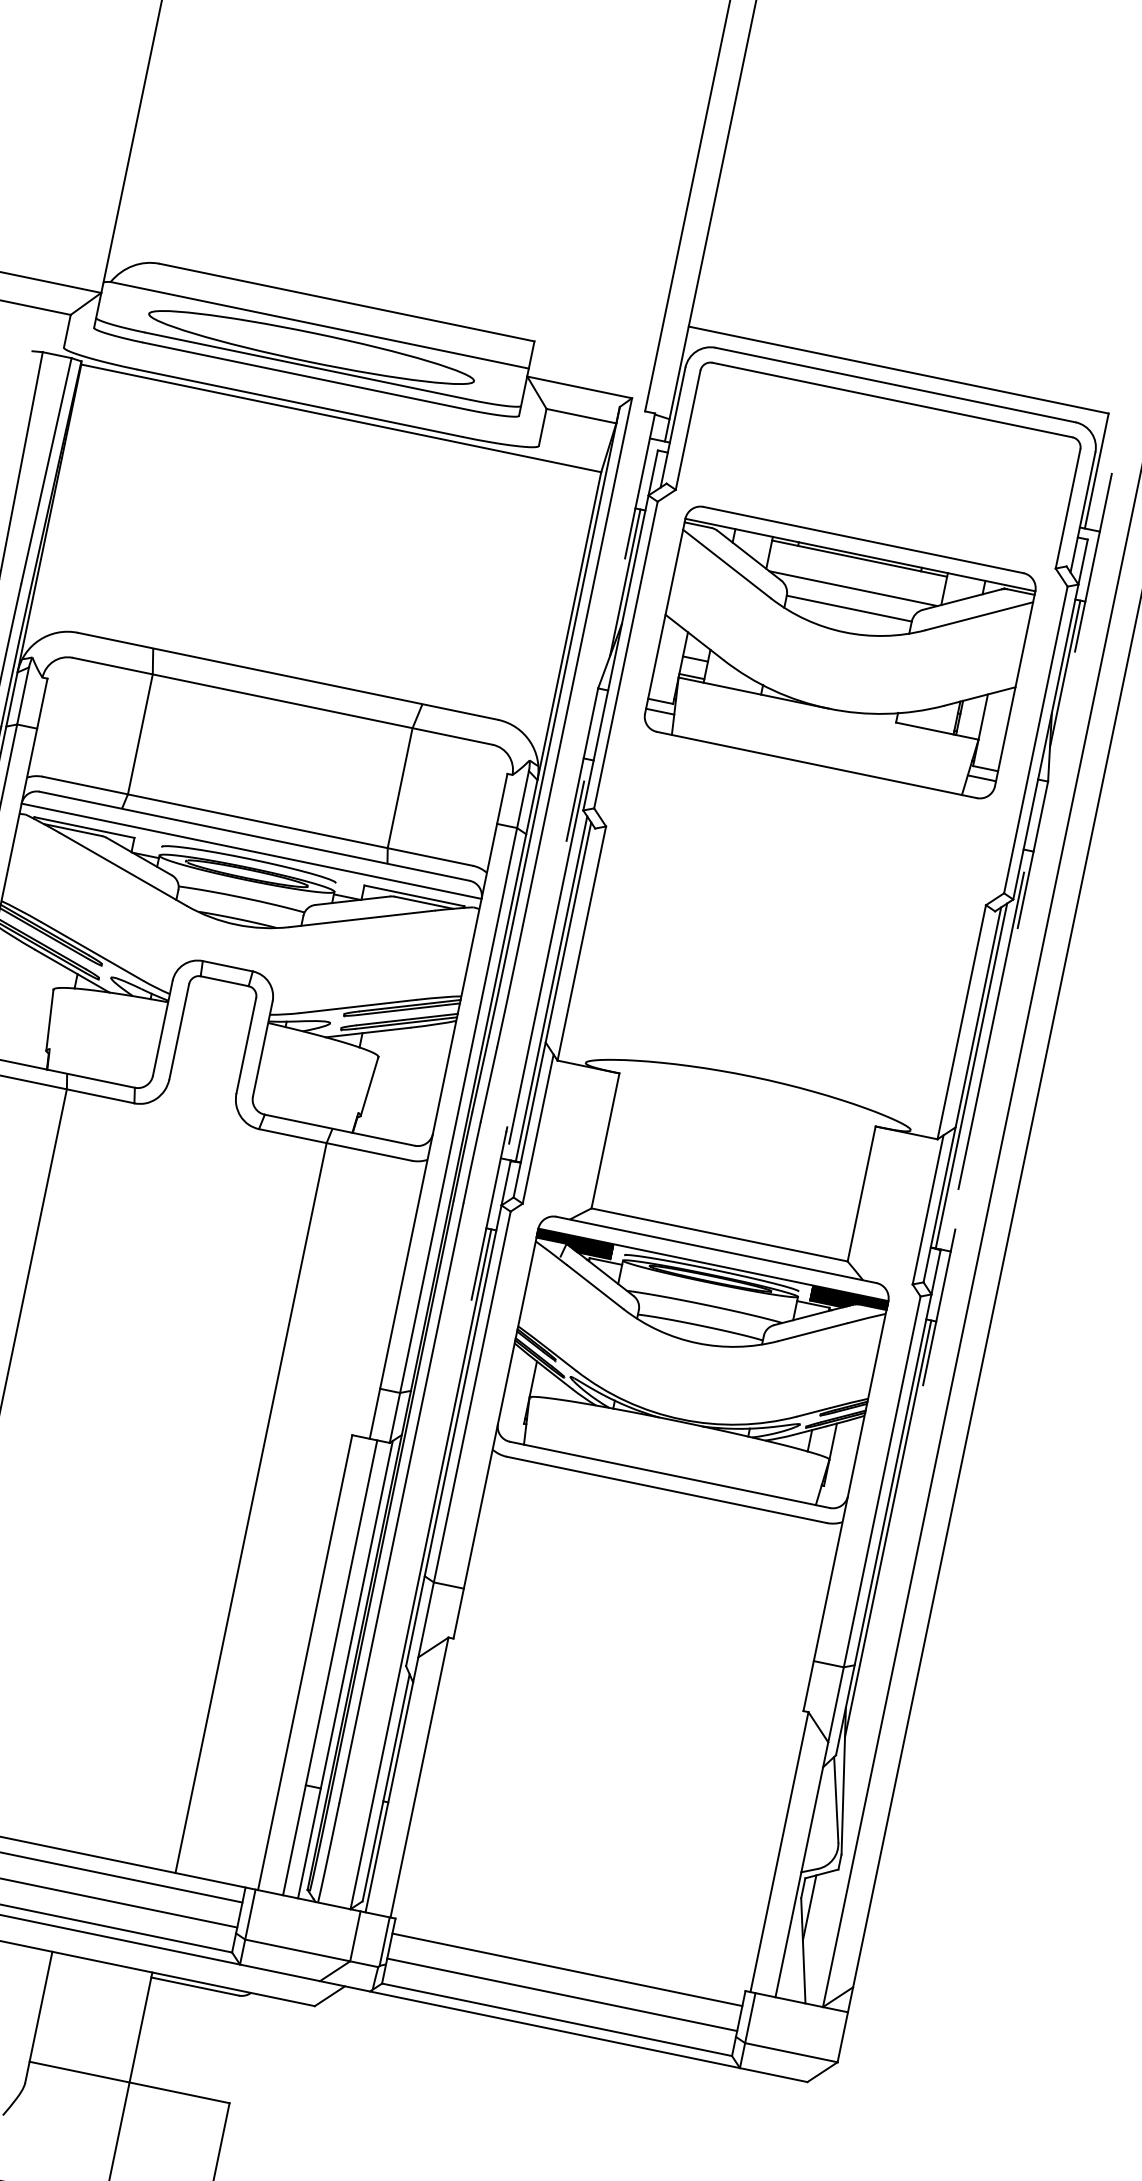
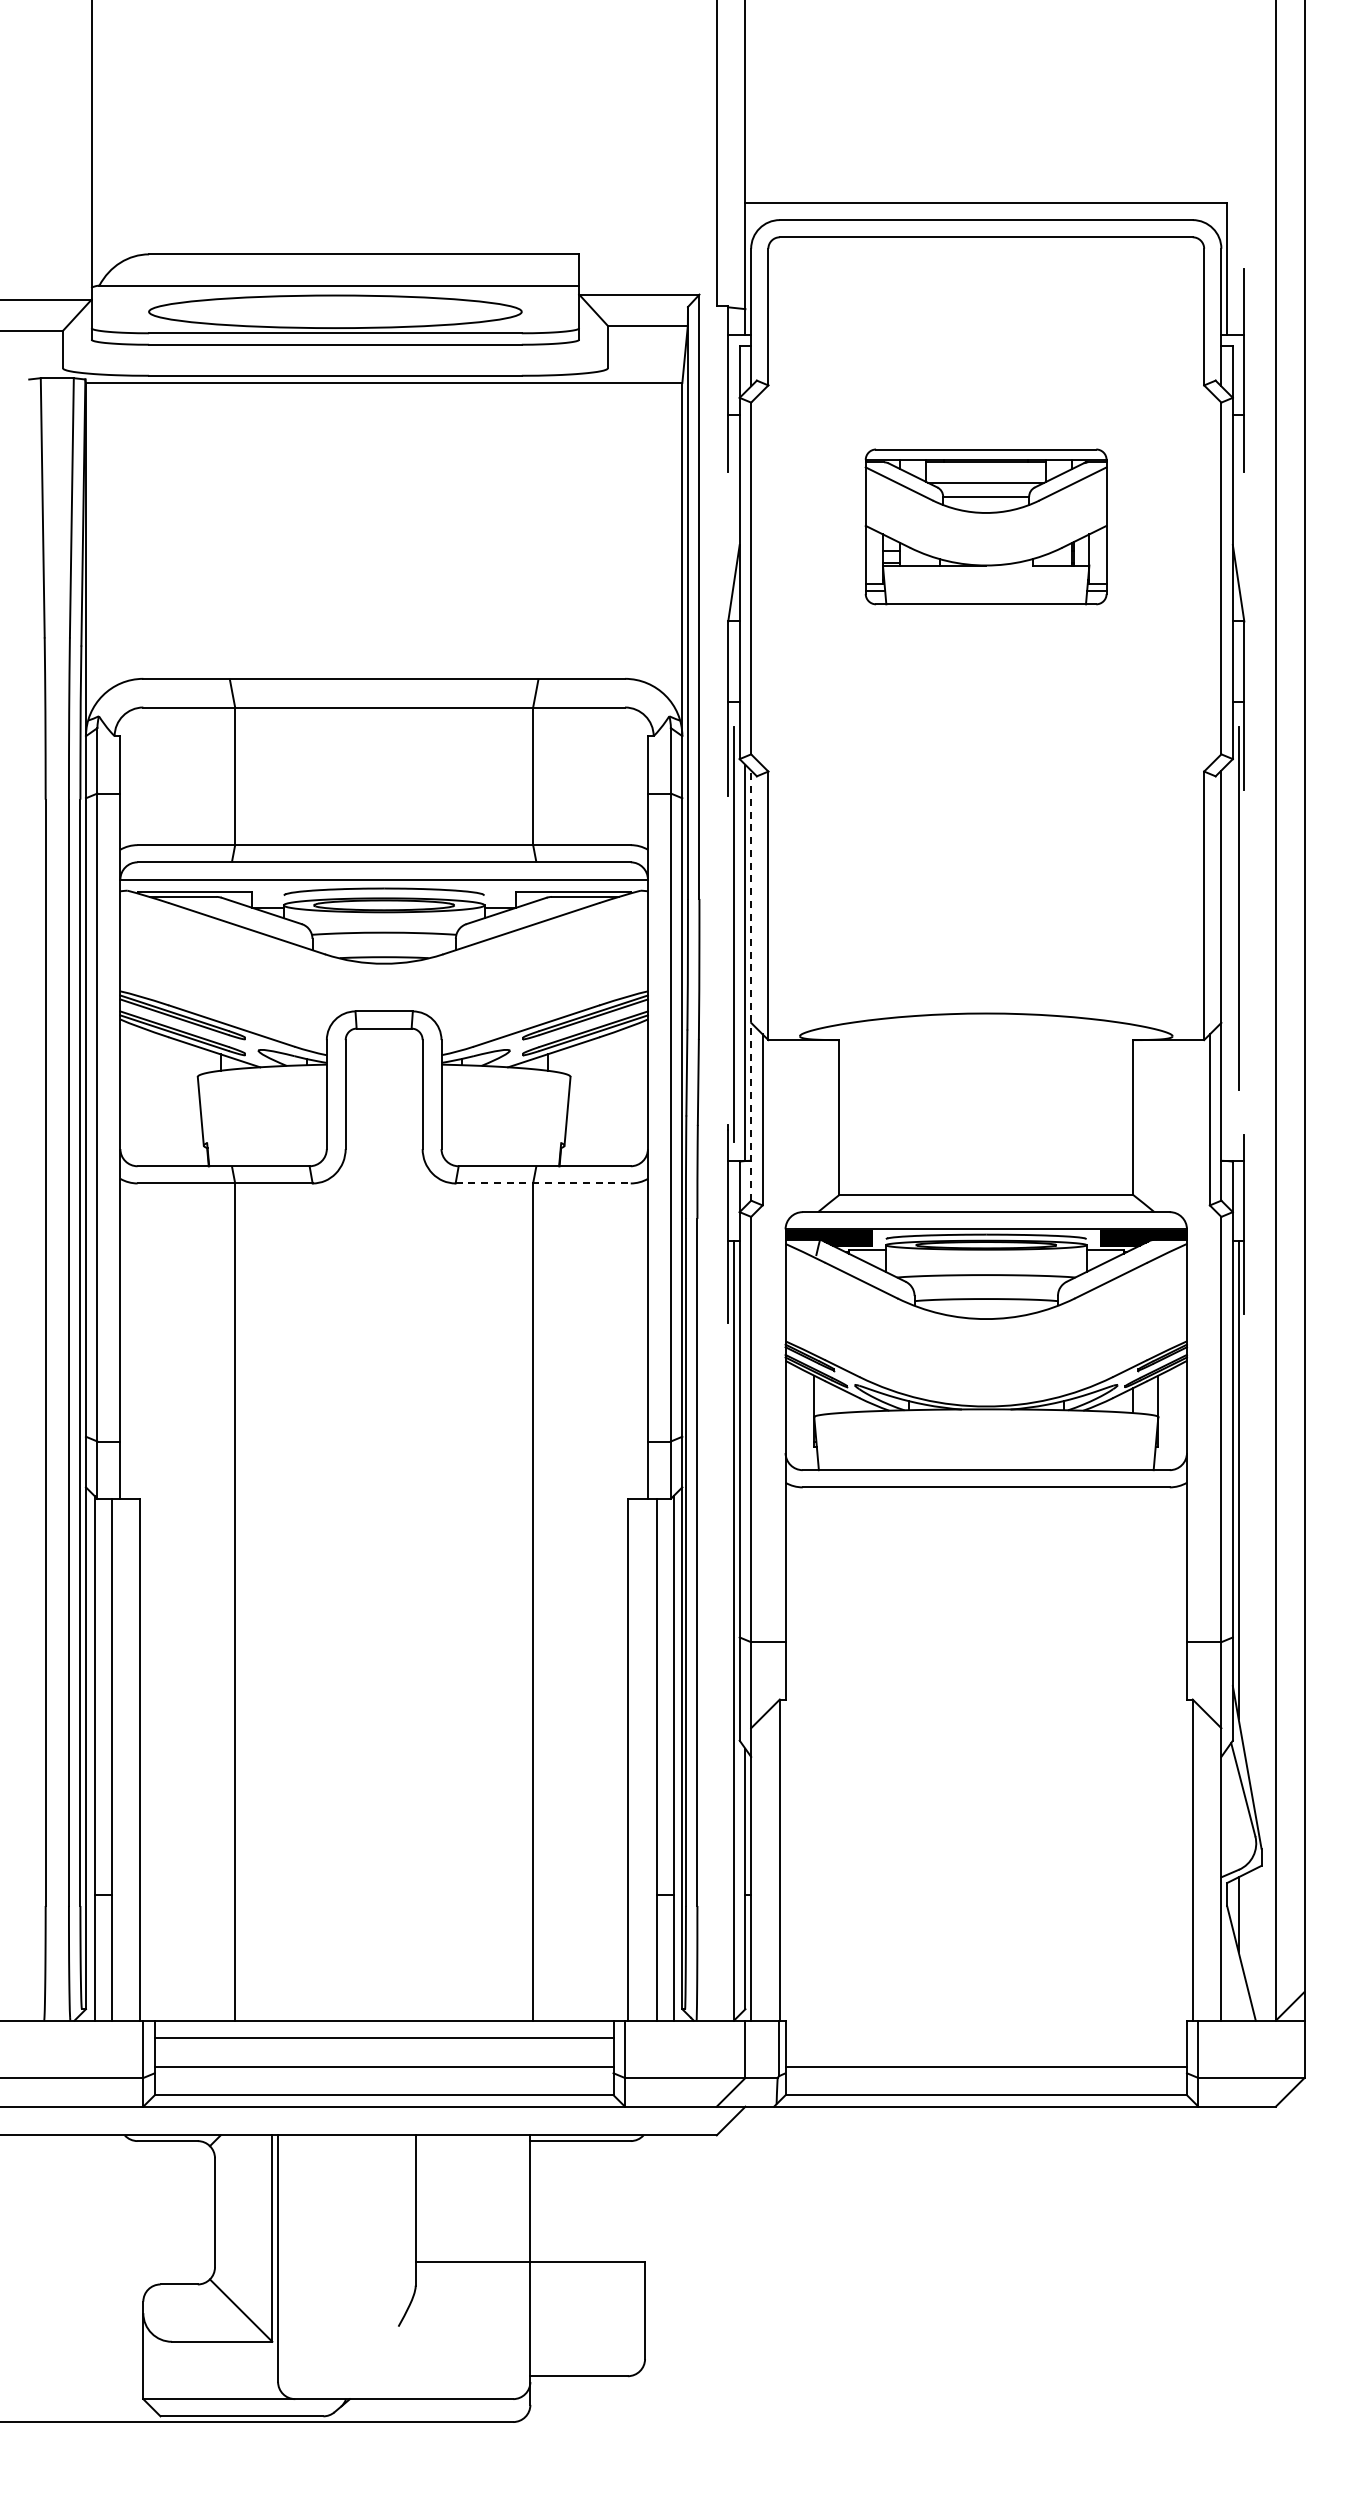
line: (624, 583) -> (733, 499), removed
part: (839, 652) -> (985, 526), size x0.6
line: (1065, 674) -> (1238, 499), removed
line: (552, 1009) -> (751, 985), solid -> dashed
line: (971, 1075) -> (1227, 962), removed
line: (335, 1145) -> (543, 1183), solid -> dashed
line: (566, 1969) -> (985, 2037), removed

